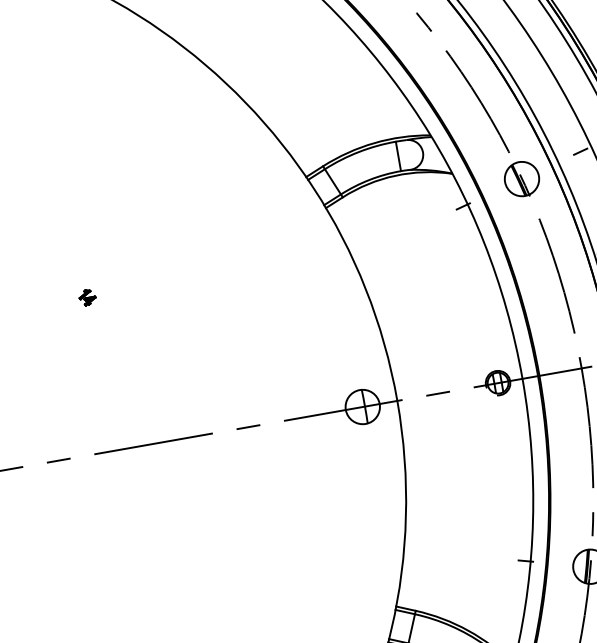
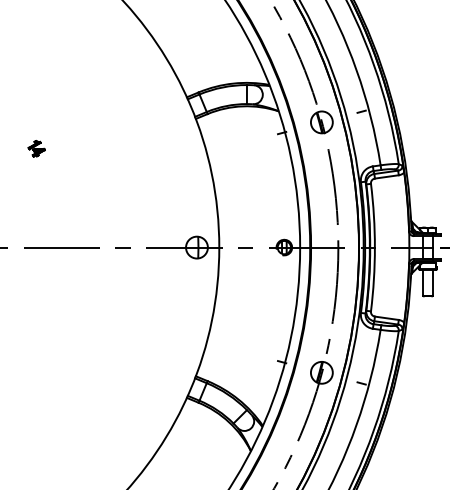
part: (87, 297) -> (36, 148), size x1.6

